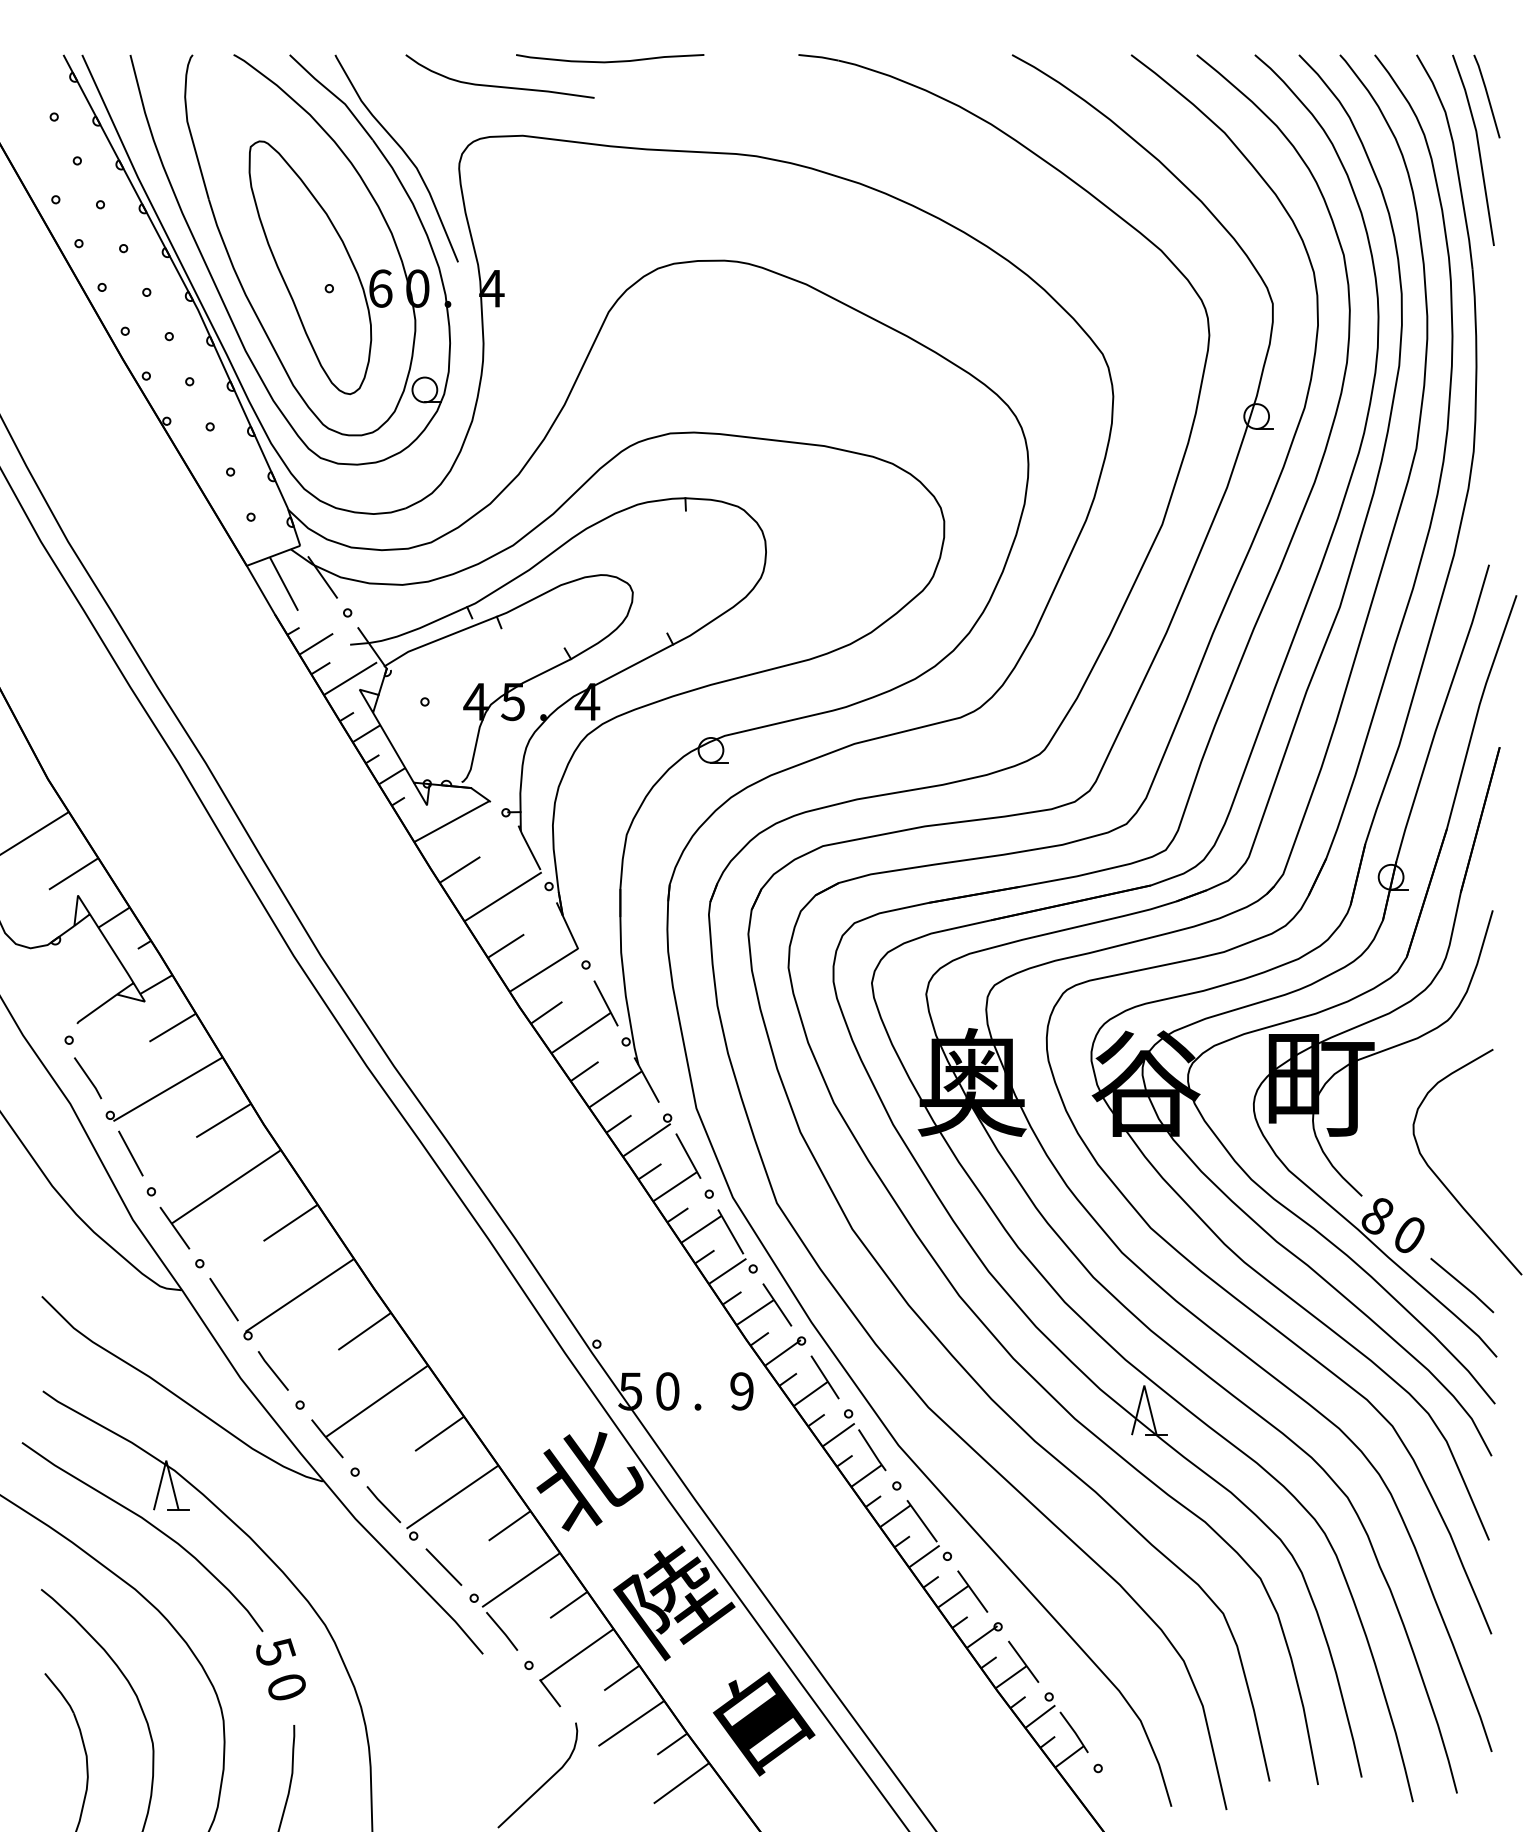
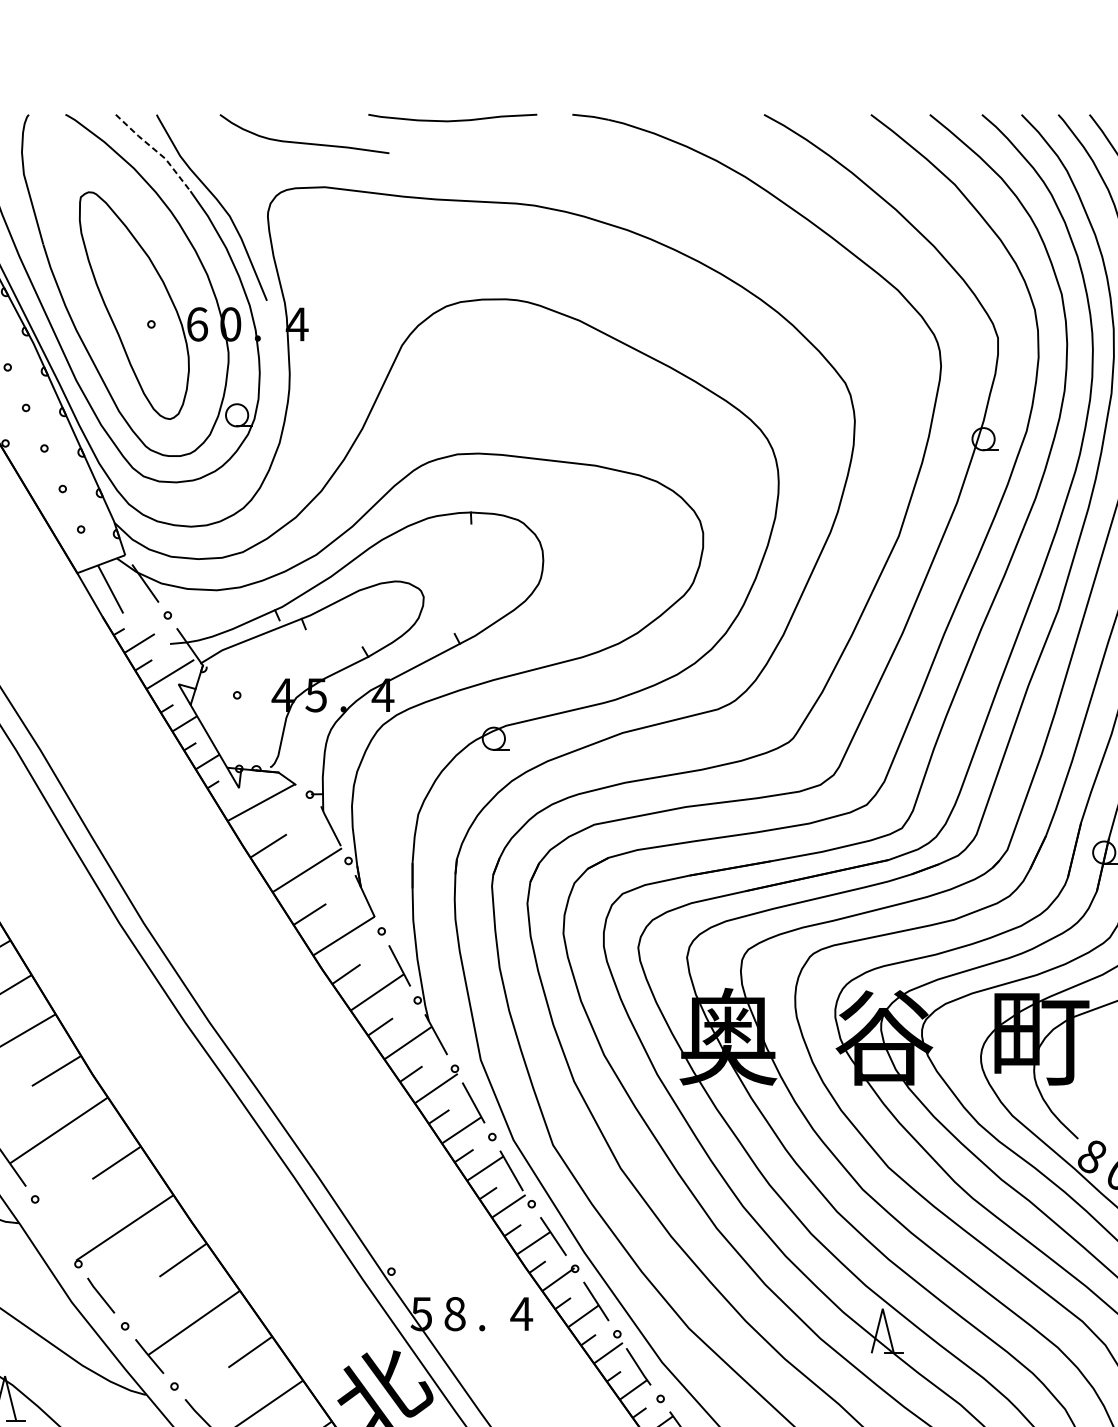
curve: (610, 61) -> (453, 120), moved
line: (334, 95) -> (156, 151), solid -> dashed
line: (223, 1299) -> (56, 1231), removed
text: (667, 1391) -> (454, 1314), 0 -> 8
text: (741, 1391) -> (521, 1314), 9 -> 4

